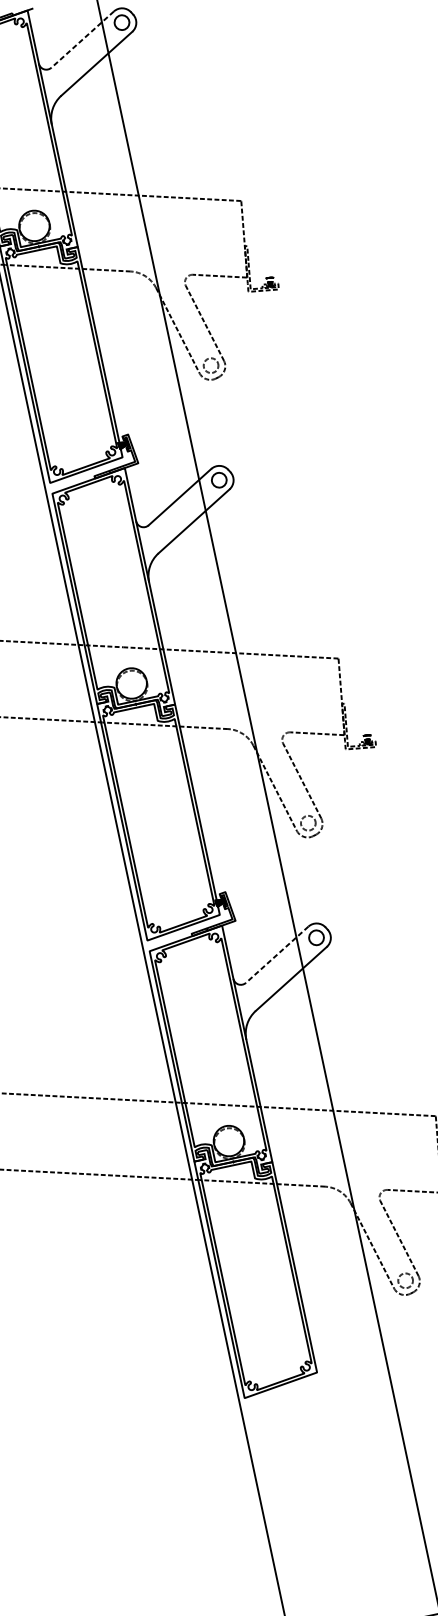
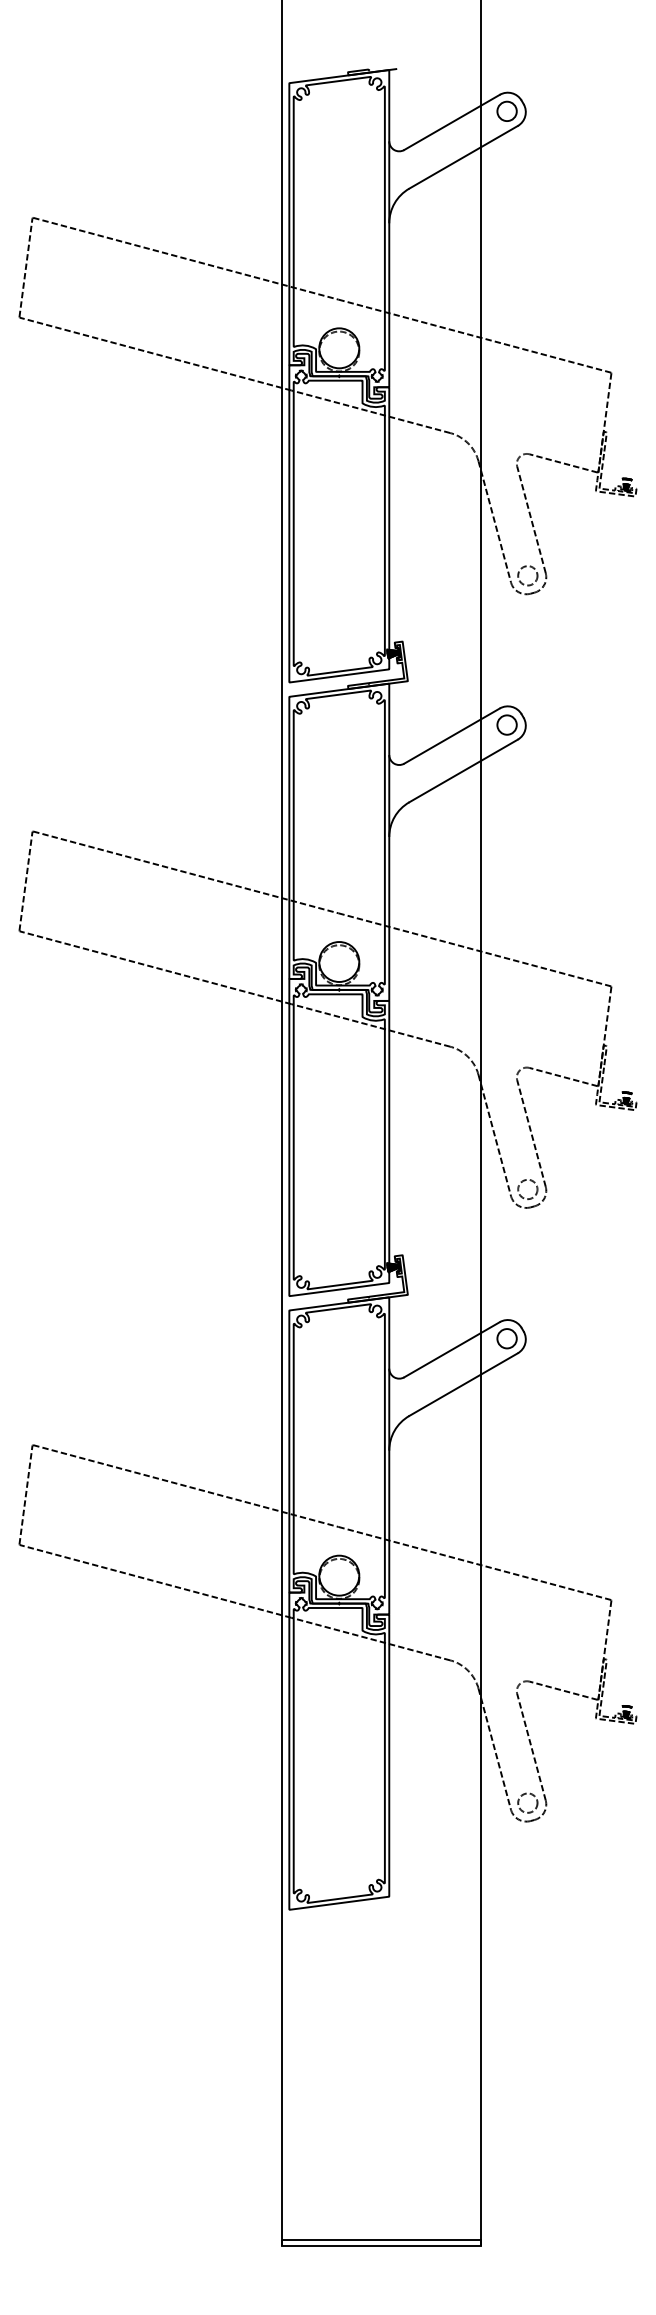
line: (82, 39) -> (451, 122), dashed -> solid
line: (276, 955) -> (451, 1350), dashed -> solid

